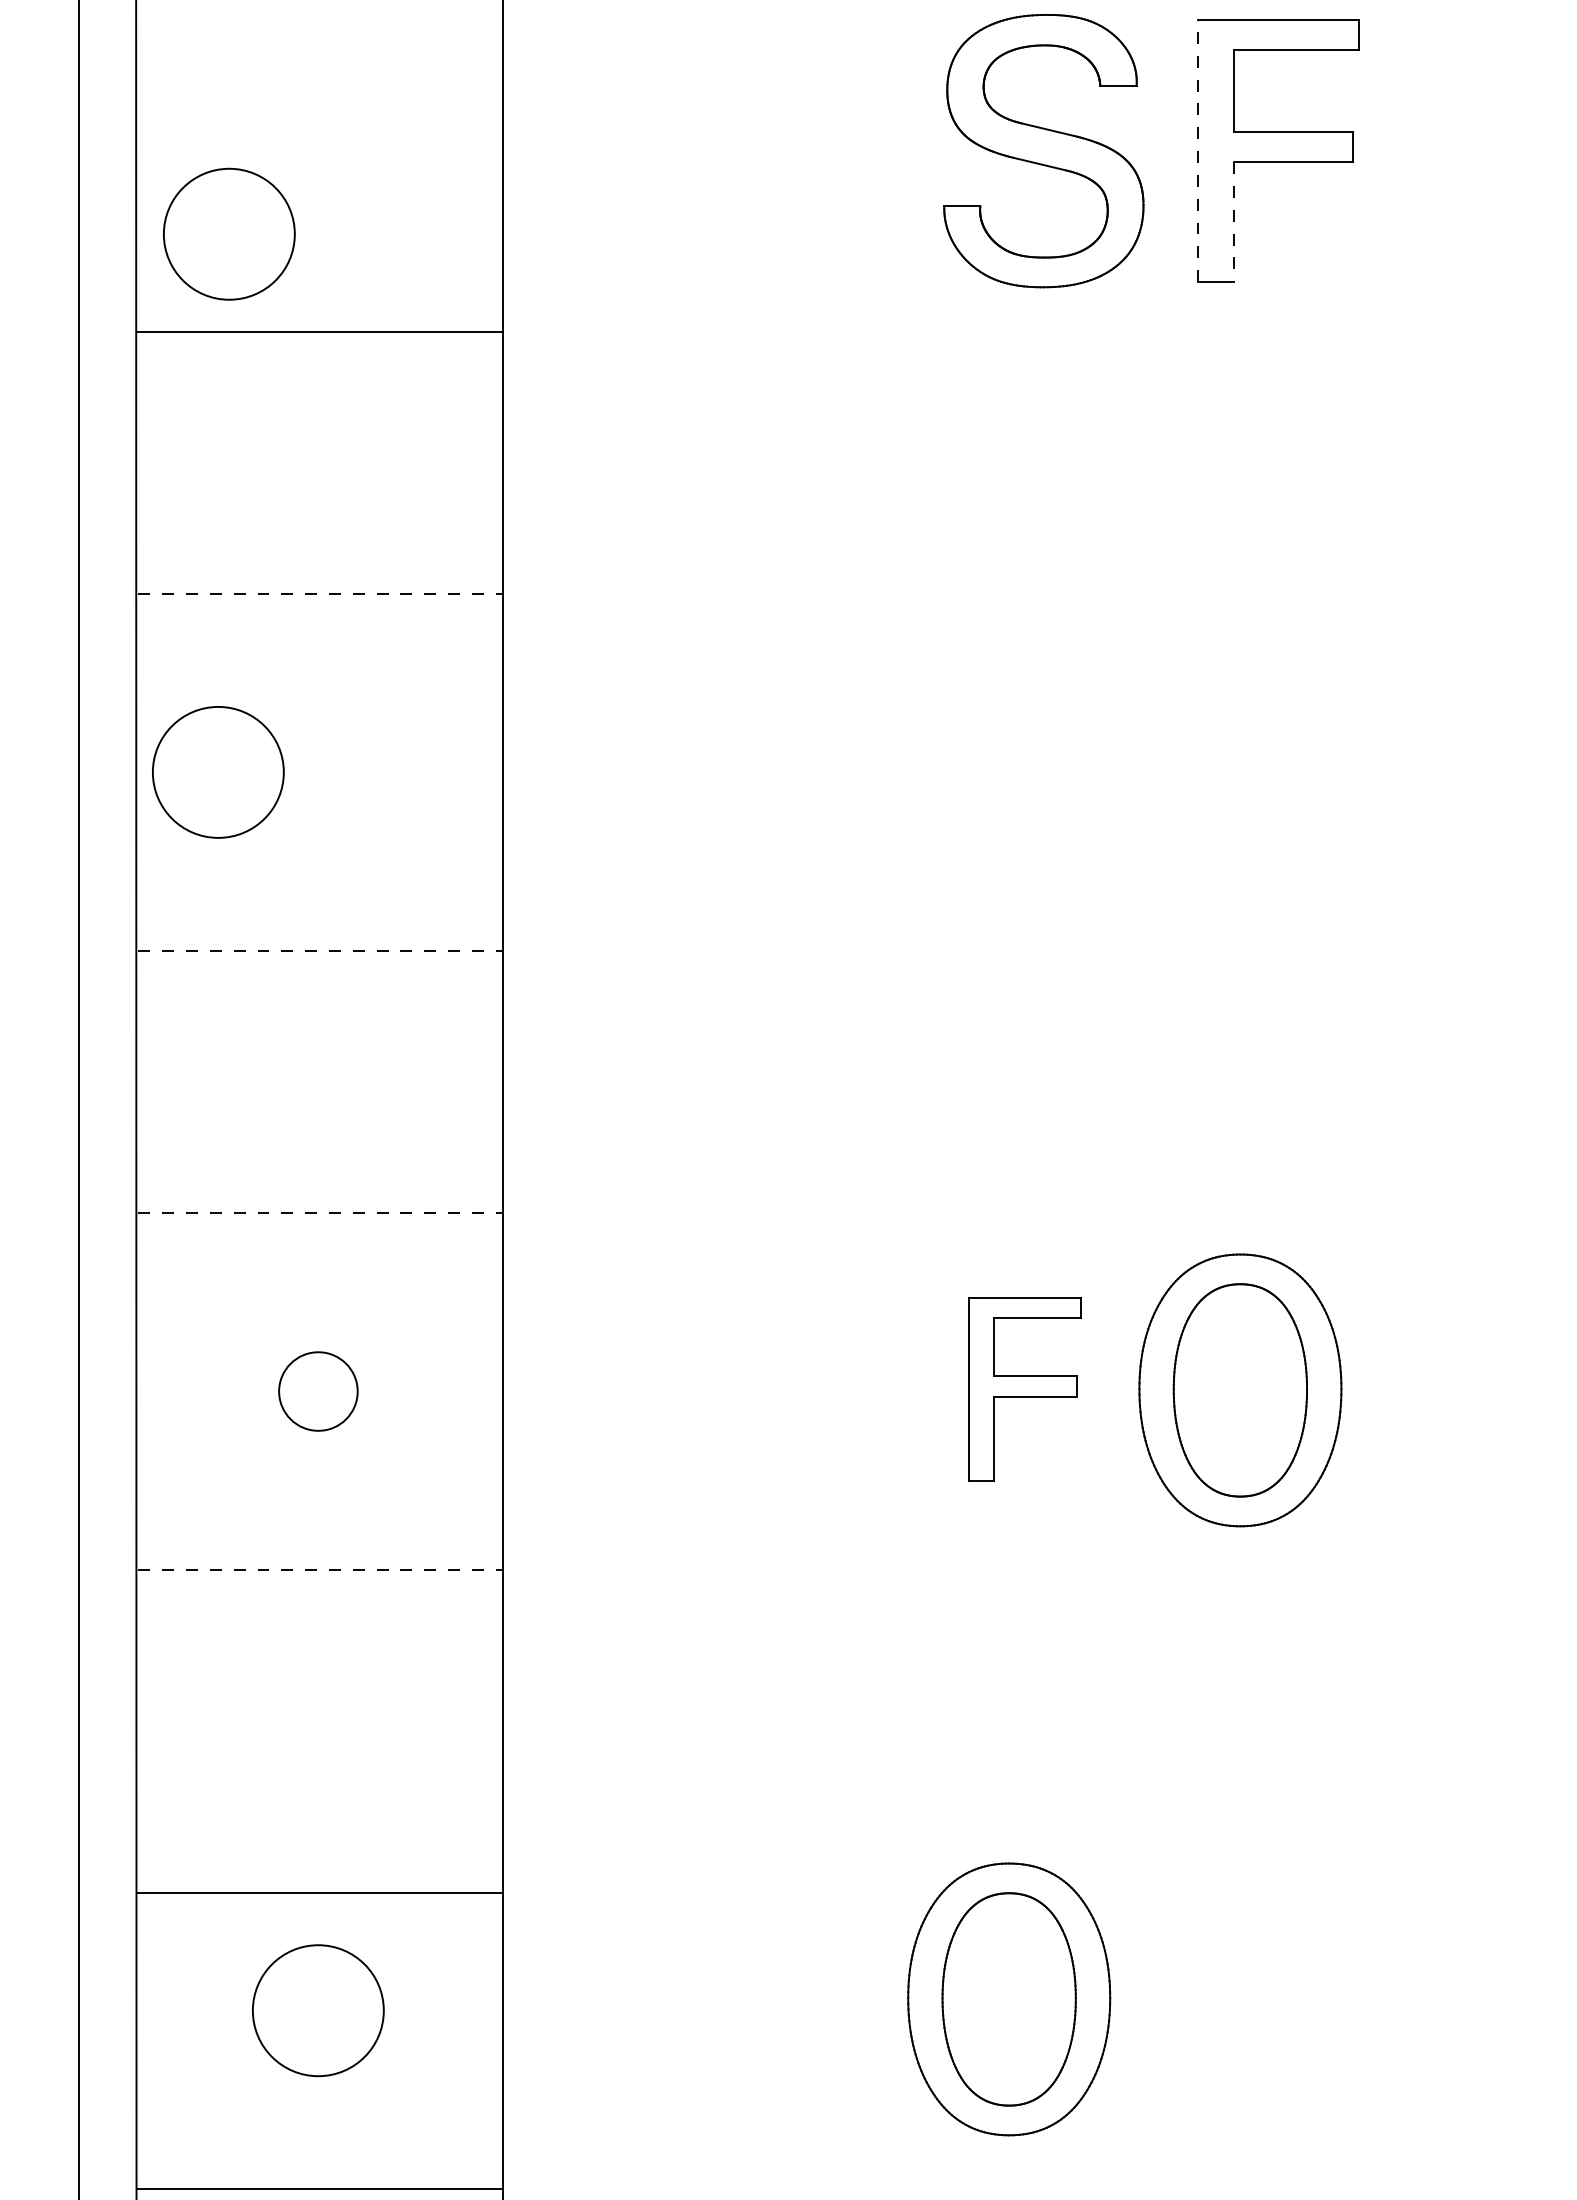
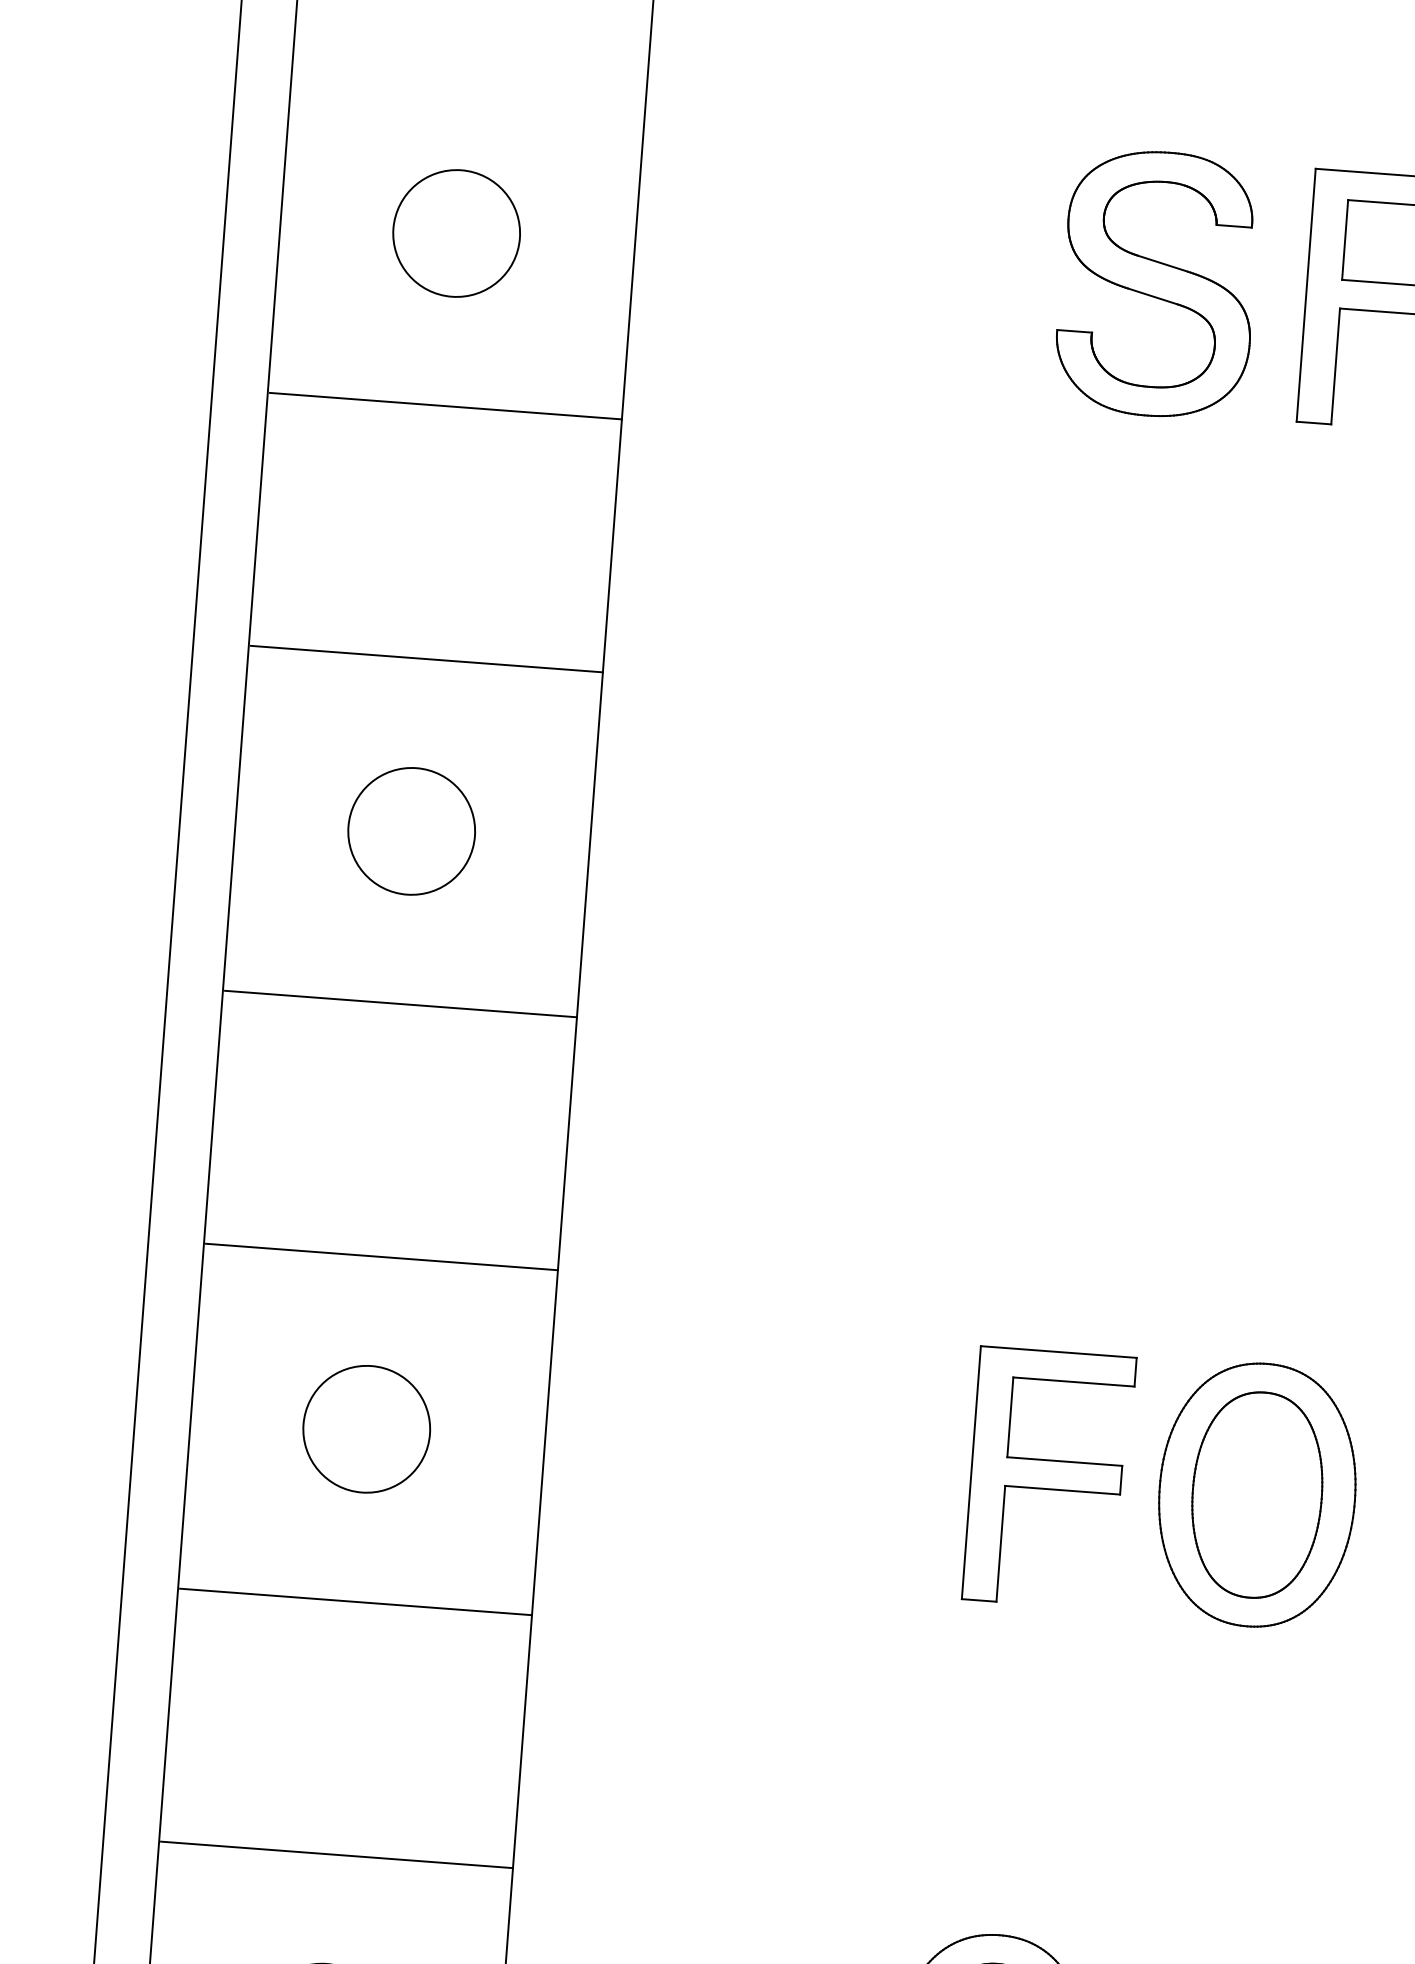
line: (1197, 151) -> (1305, 295), dashed -> solid
line: (1233, 222) -> (1335, 366), dashed -> solid
circle: (229, 233) -> (456, 232), moved
line: (321, 593) -> (427, 658), dashed -> solid
circle: (218, 772) -> (411, 831), moved
line: (321, 951) -> (401, 1004), dashed -> solid
line: (321, 1212) -> (382, 1256), dashed -> solid
part: (1024, 1388) -> (1048, 1477), size x1.43
circle: (318, 1391) -> (366, 1429), size x1.67
line: (321, 1570) -> (356, 1602), dashed -> solid
line: (320, 1893) -> (336, 1855), moved

